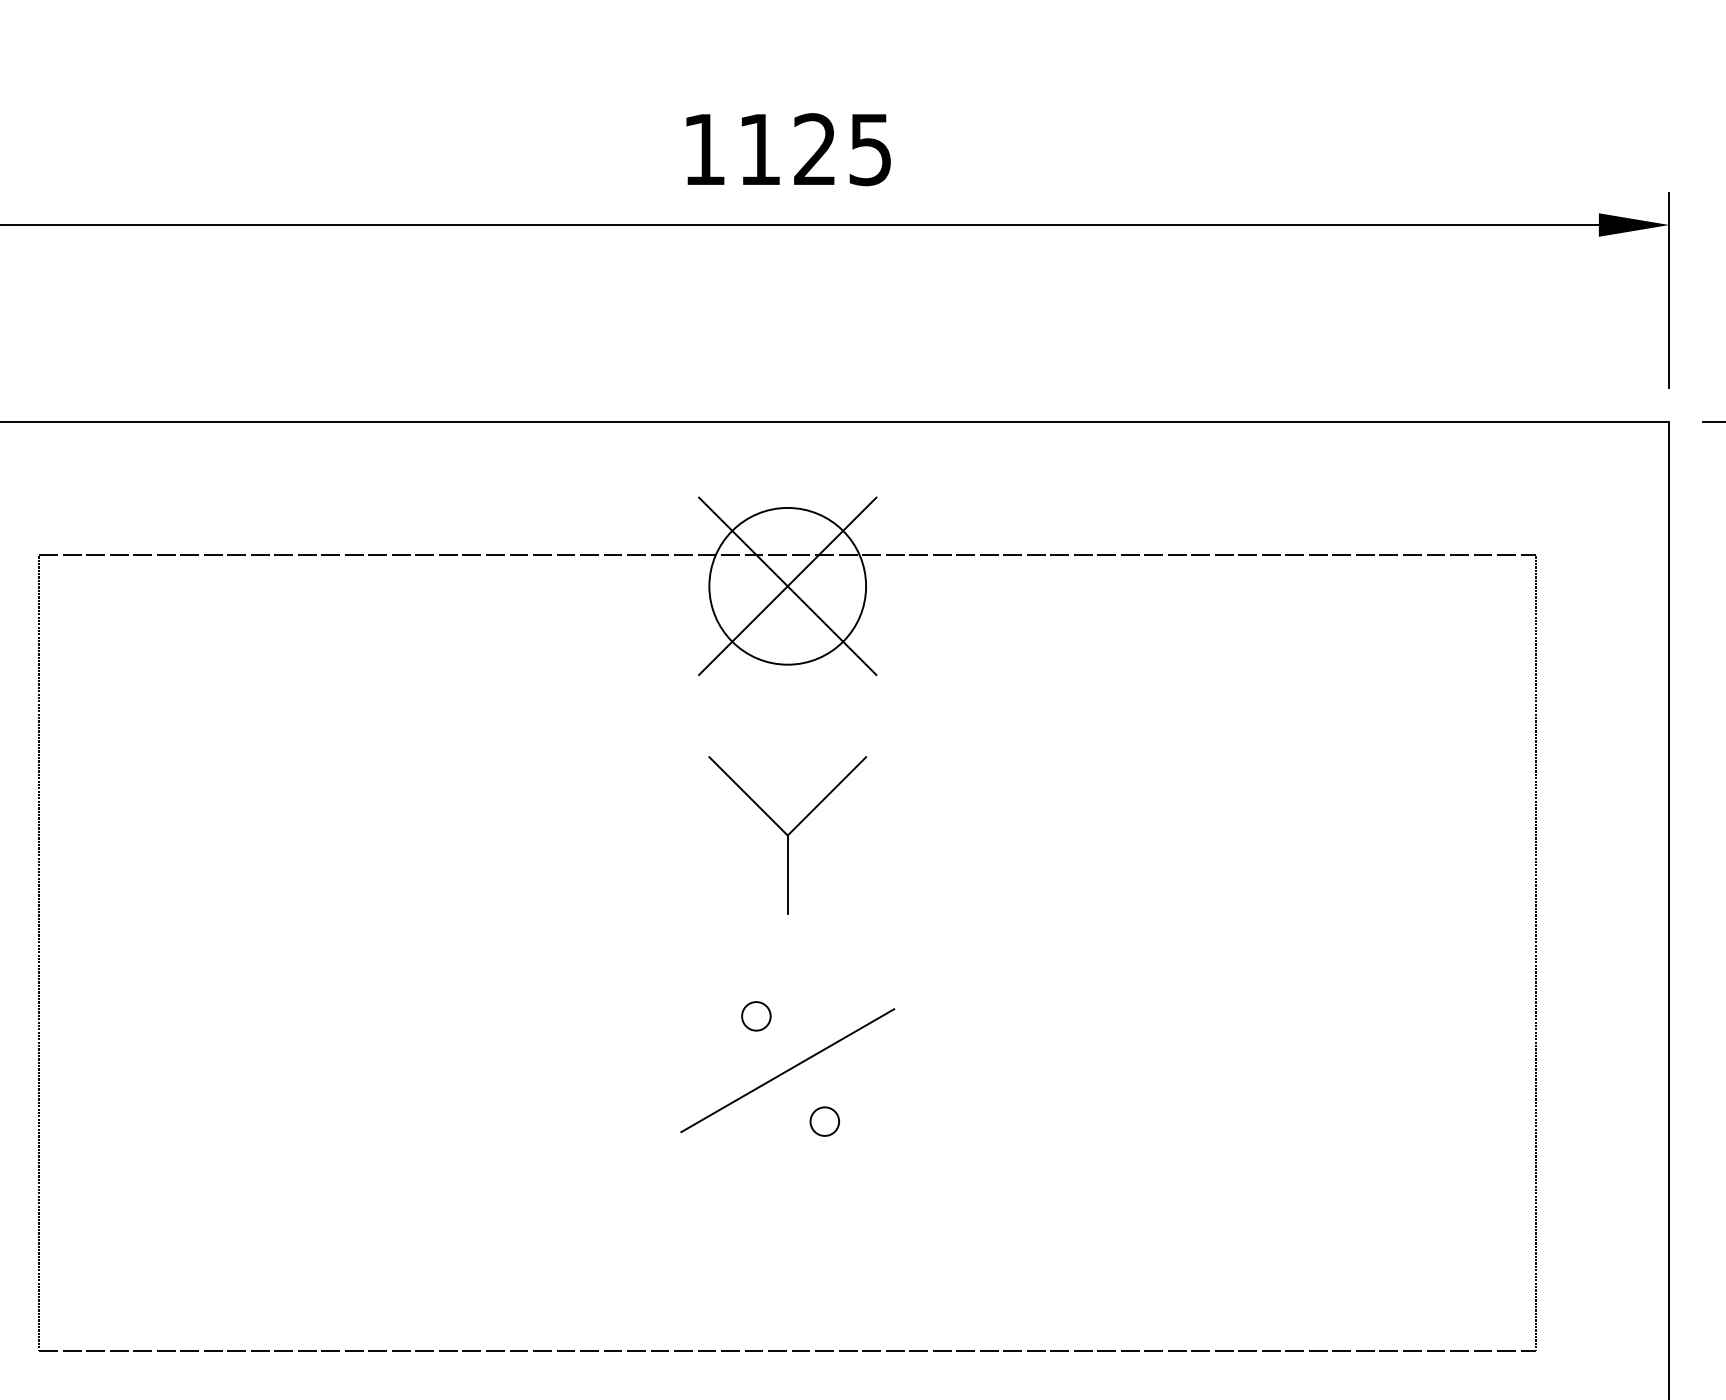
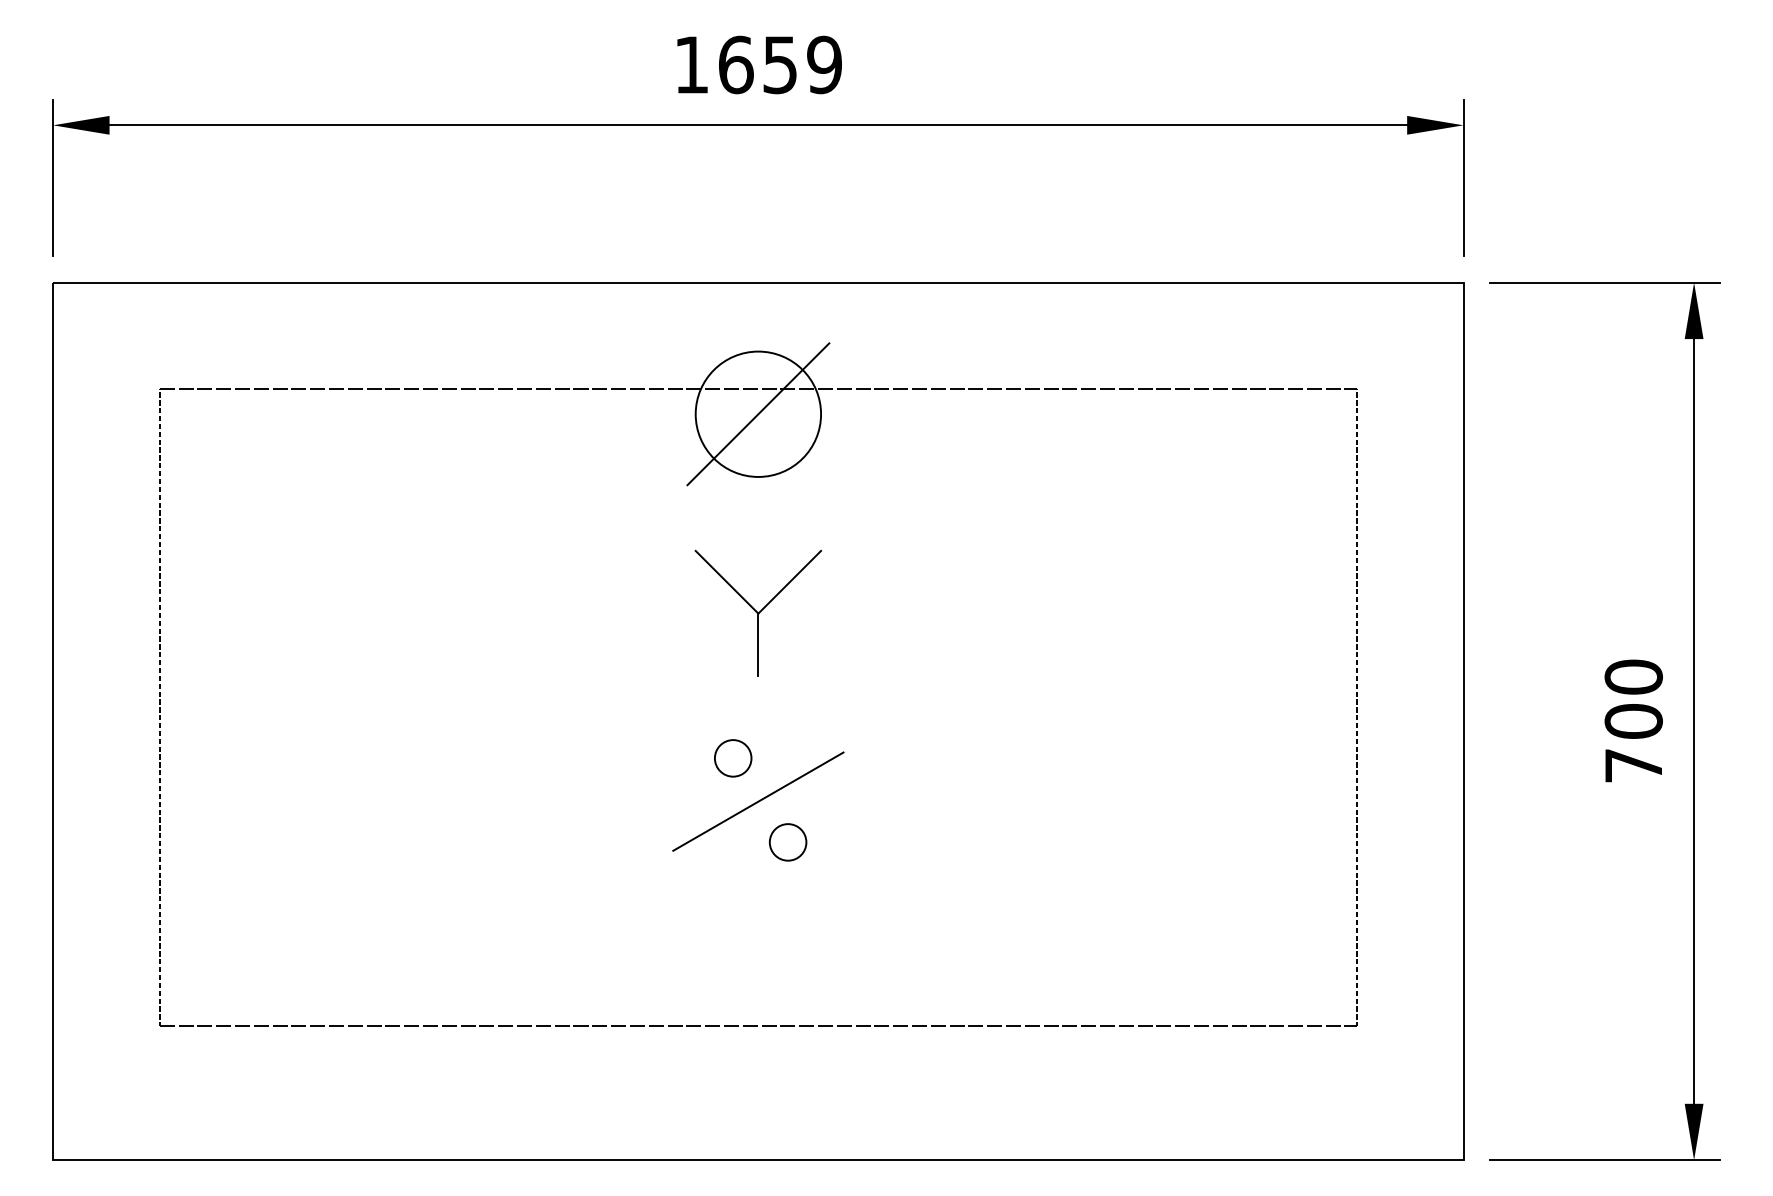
text: (815, 148) -> (780, 64), 1125 -> 1659
line: (787, 586) -> (758, 414), removed
circle: (756, 1015) -> (733, 757), size x1.6
circle: (824, 1121) -> (787, 842), size x1.6

